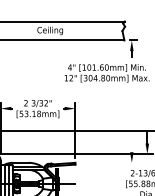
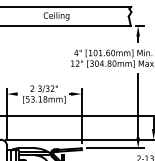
line: (131, 120) -> (137, 105), added
line: (108, 162) -> (114, 147), added

